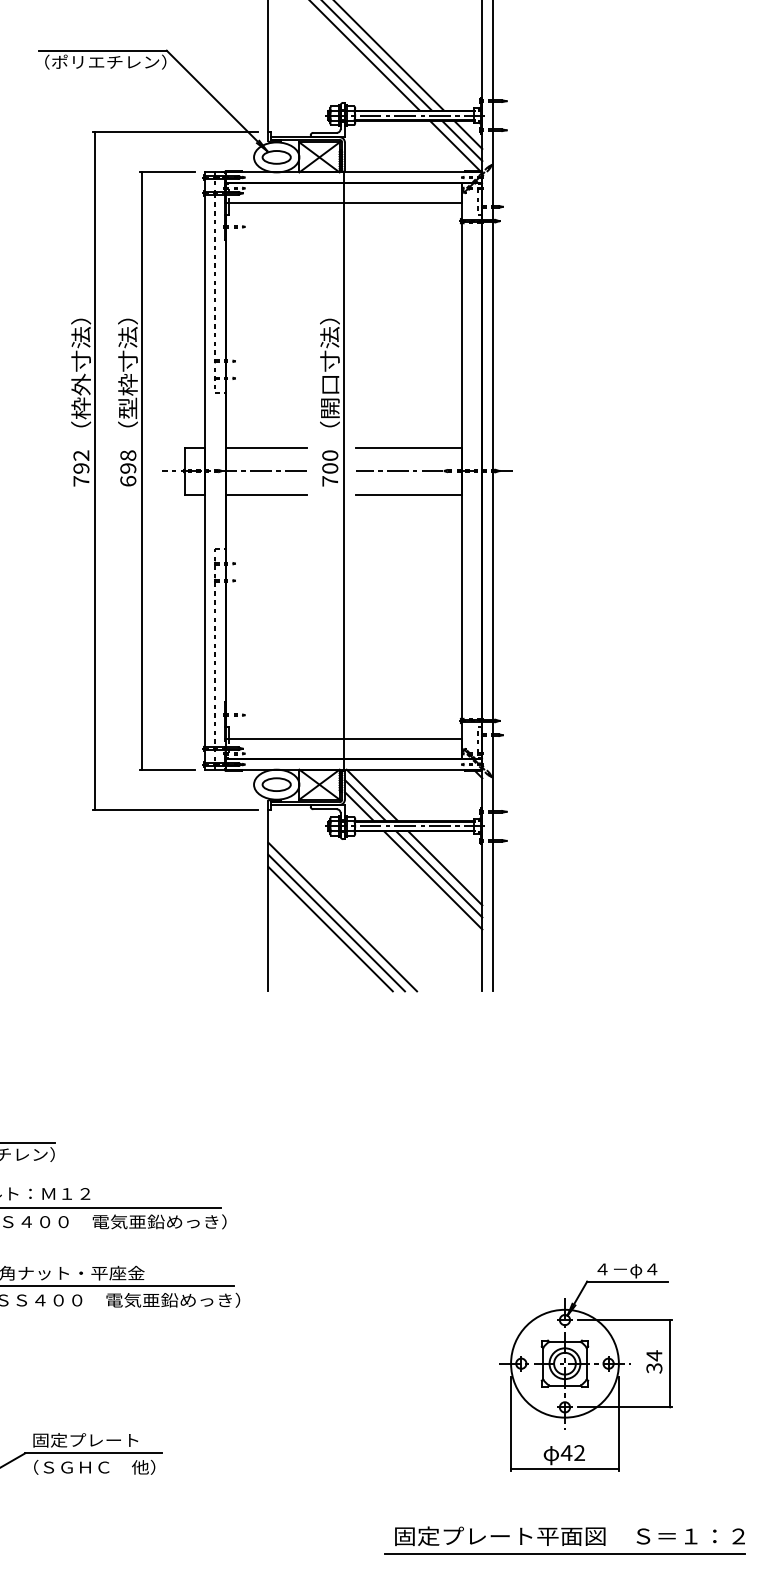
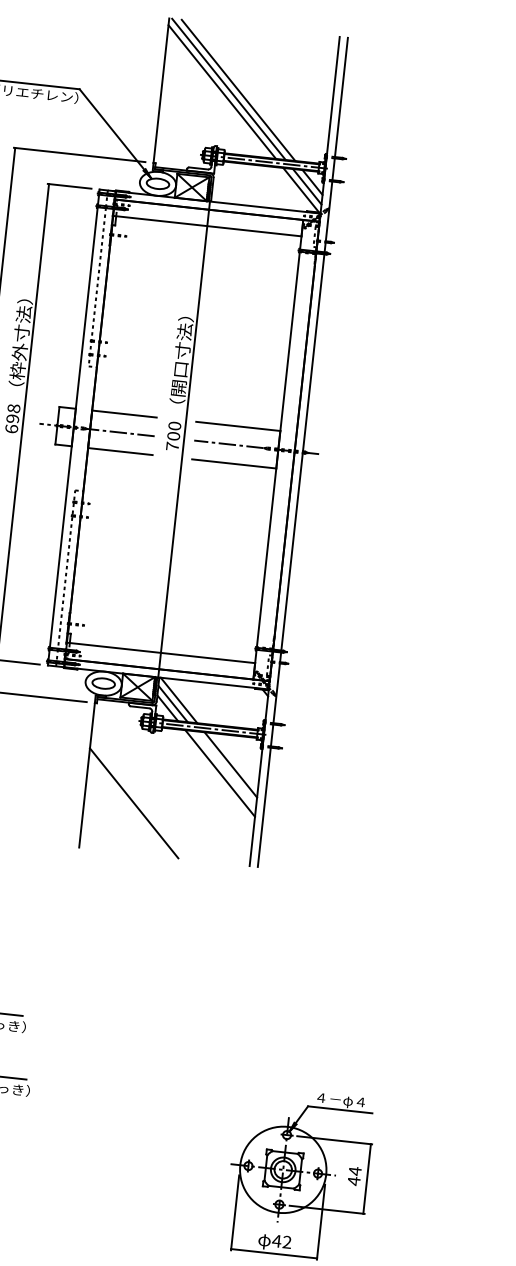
text: (127, 396) -> (18, 361), （型枠寸法） -> （枠外寸法）
line: (439, 874) -> (225, 769), removed
line: (342, 916) -> (144, 794), removed
line: (336, 922) -> (139, 798), removed
text: (654, 1368) -> (354, 1181), 34 -> 44

